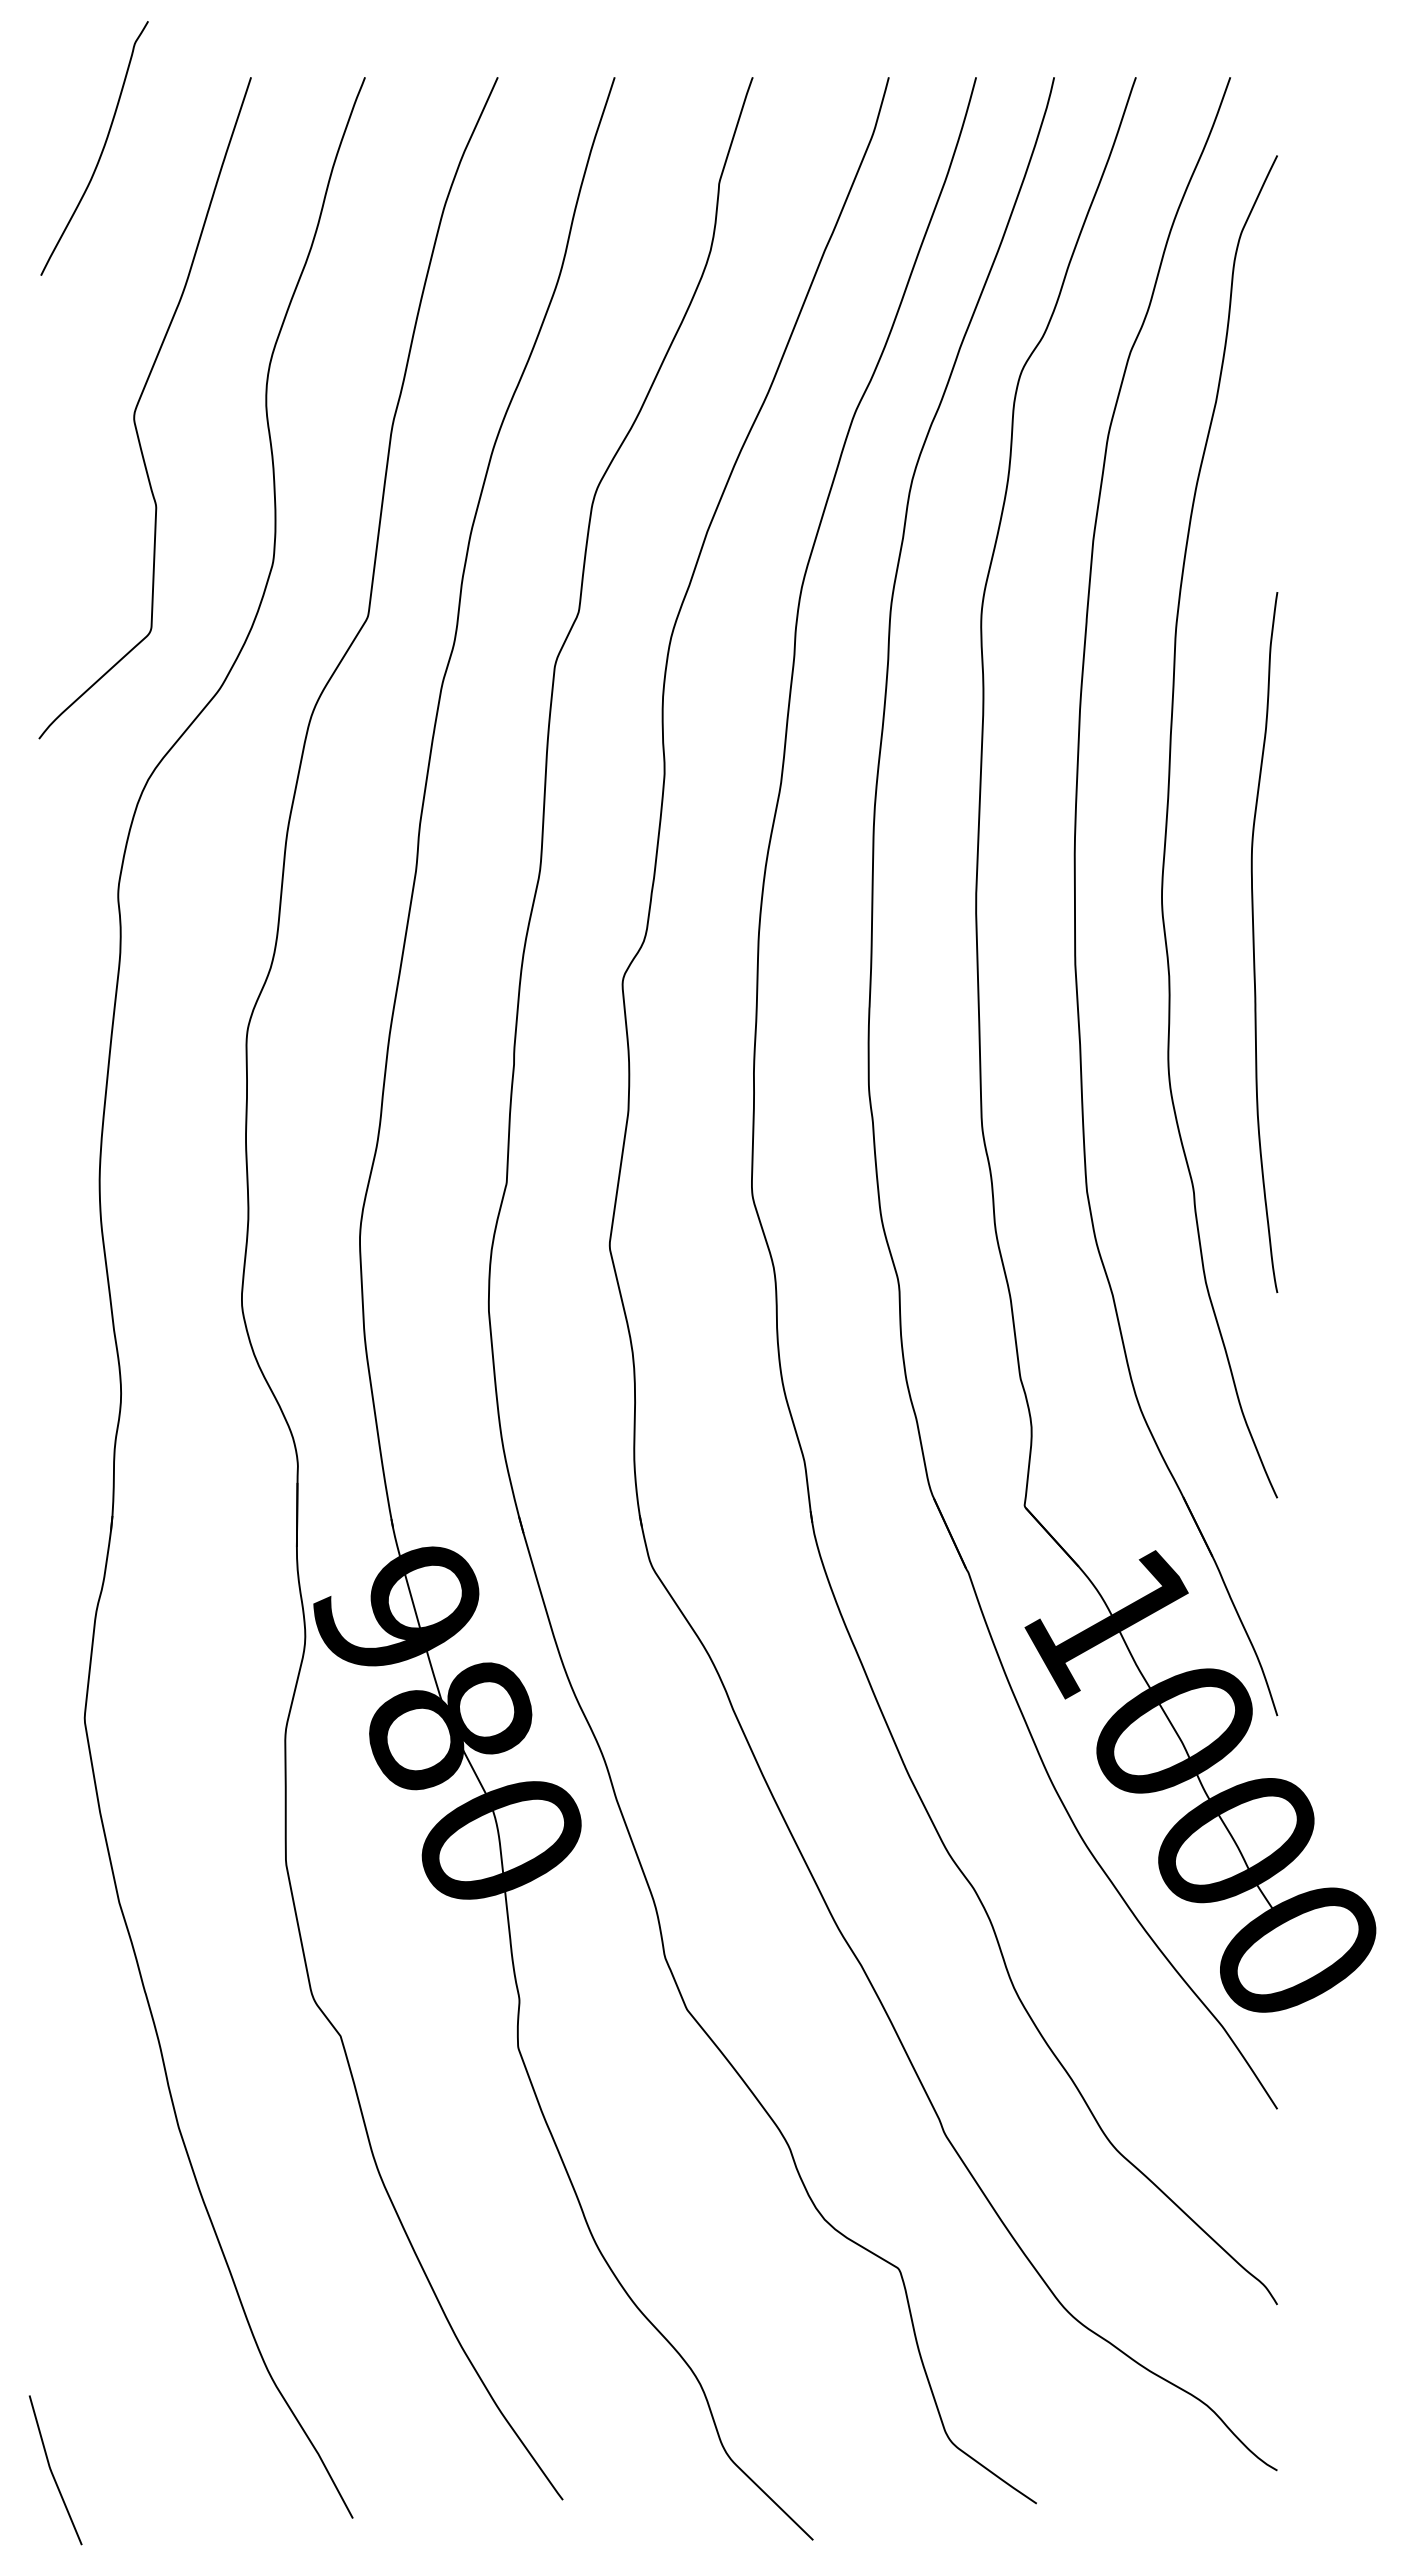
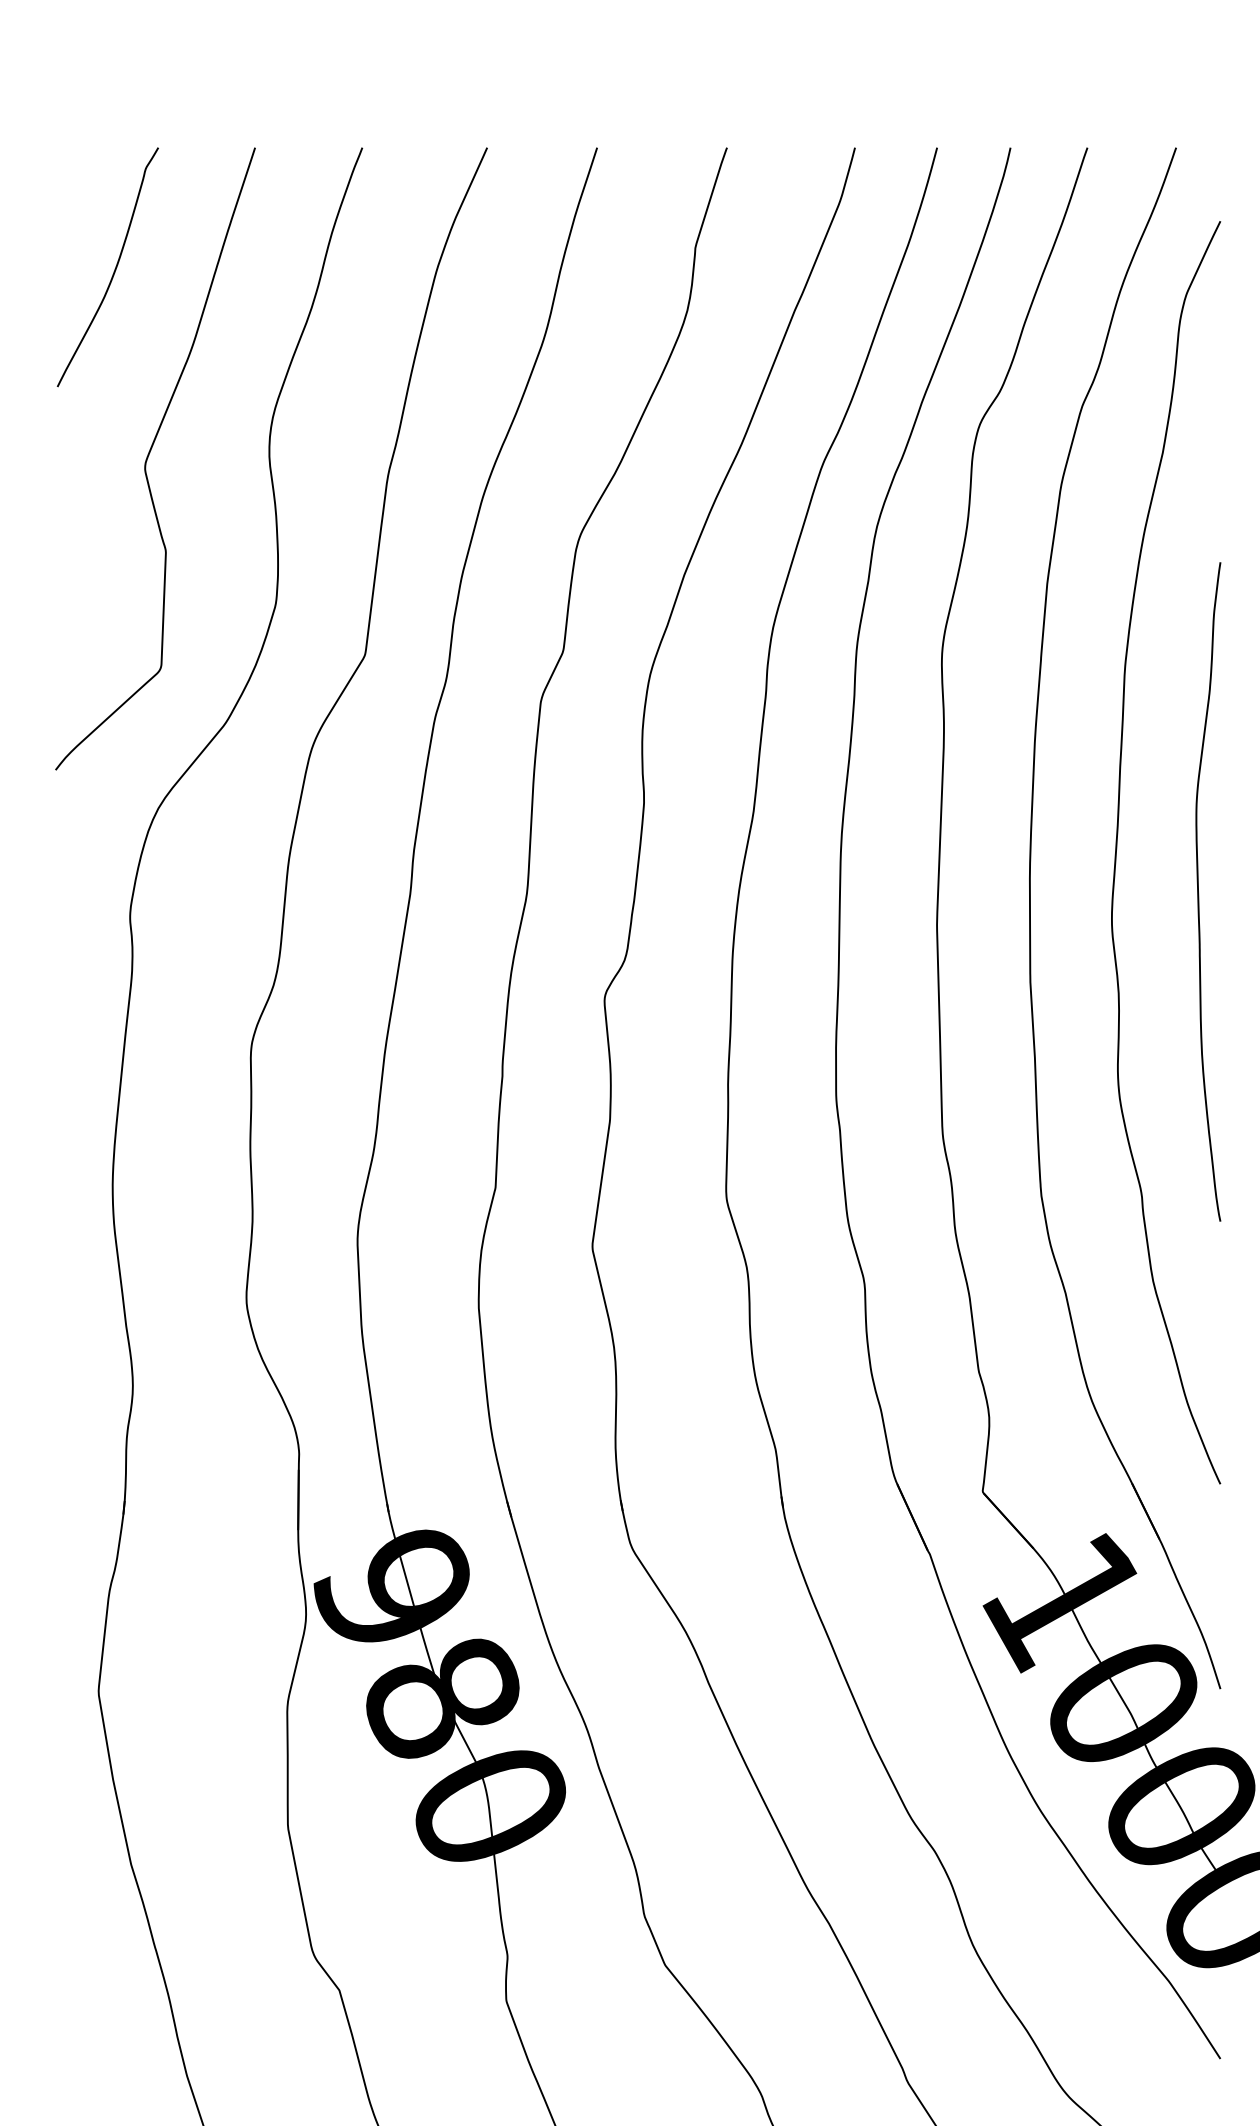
curve: (101, 150) -> (114, 269), moved
curve: (1254, 942) -> (1198, 891), moved

